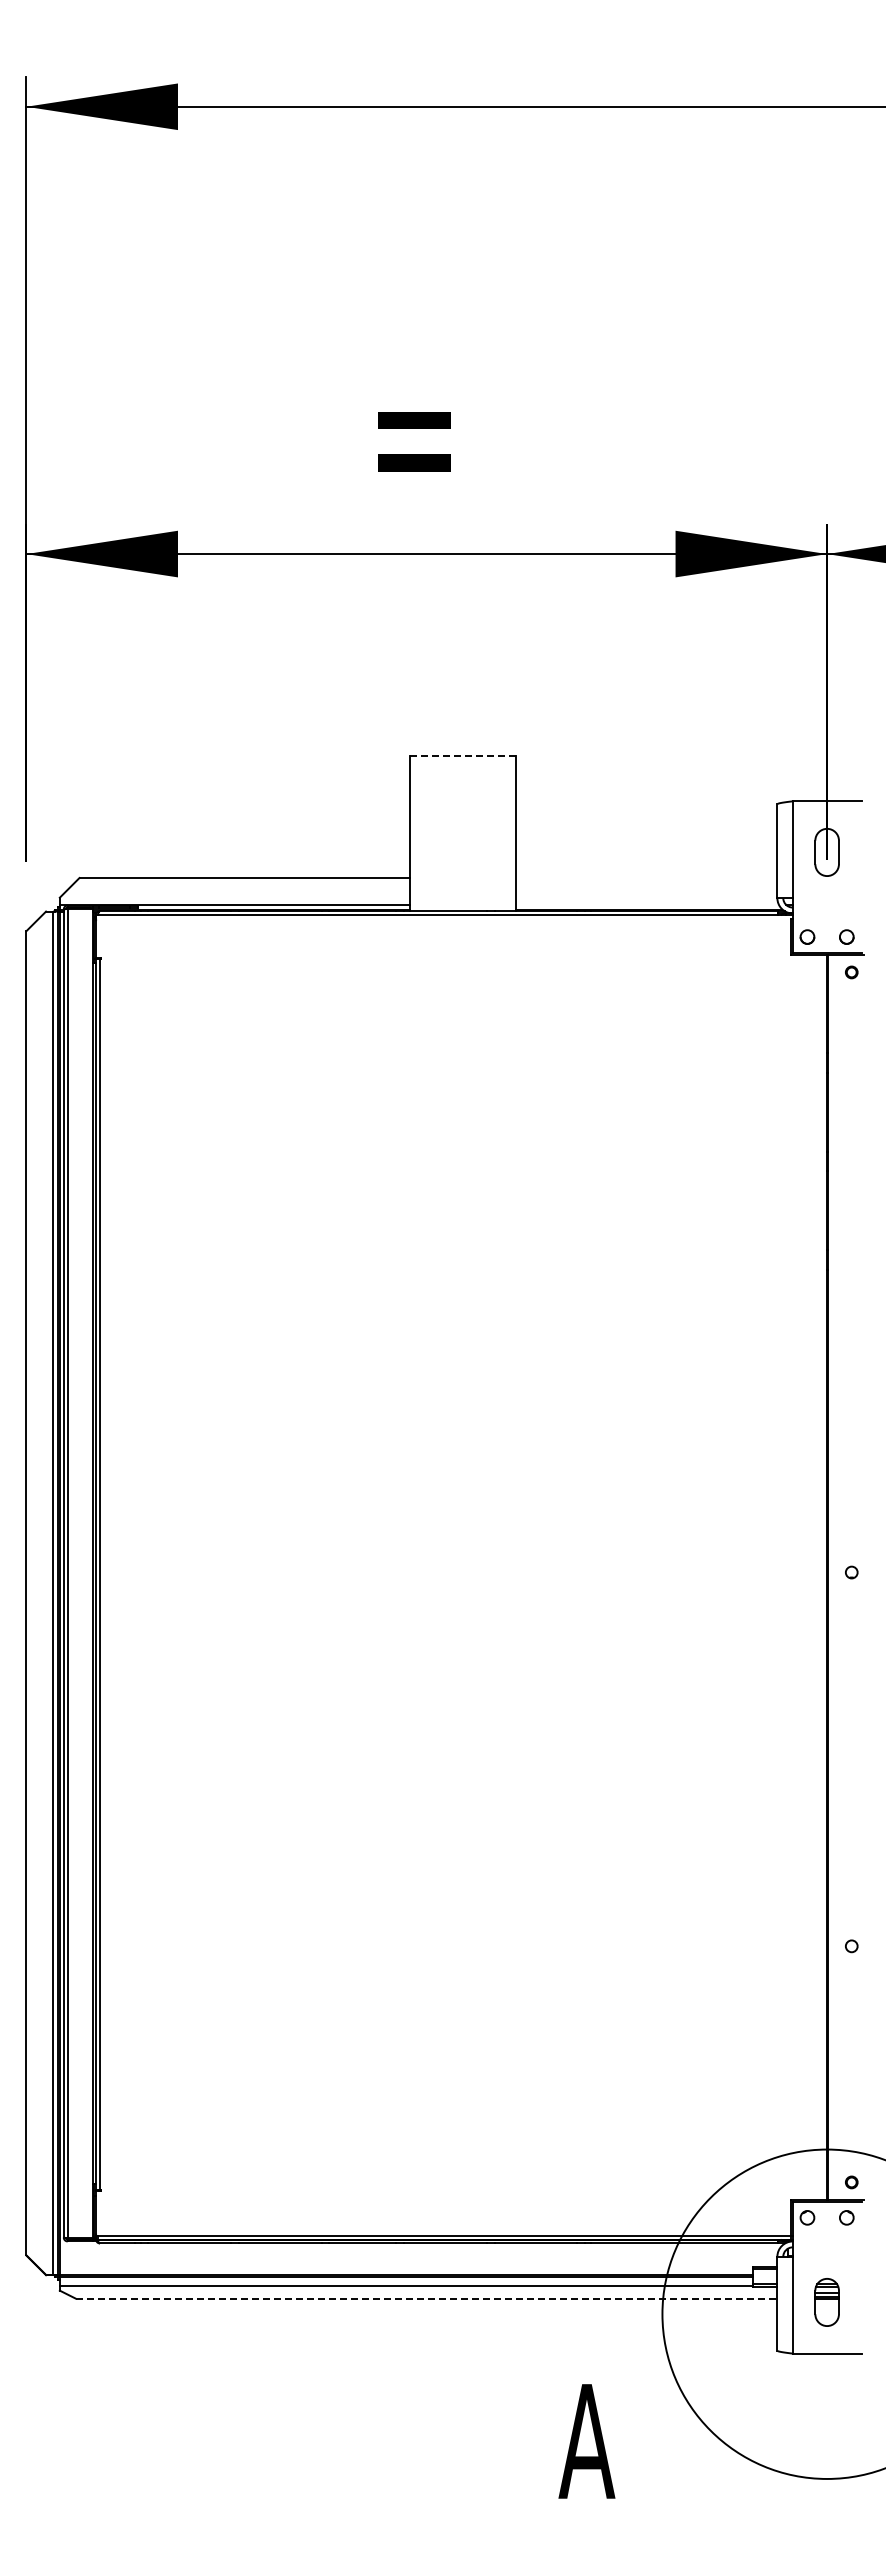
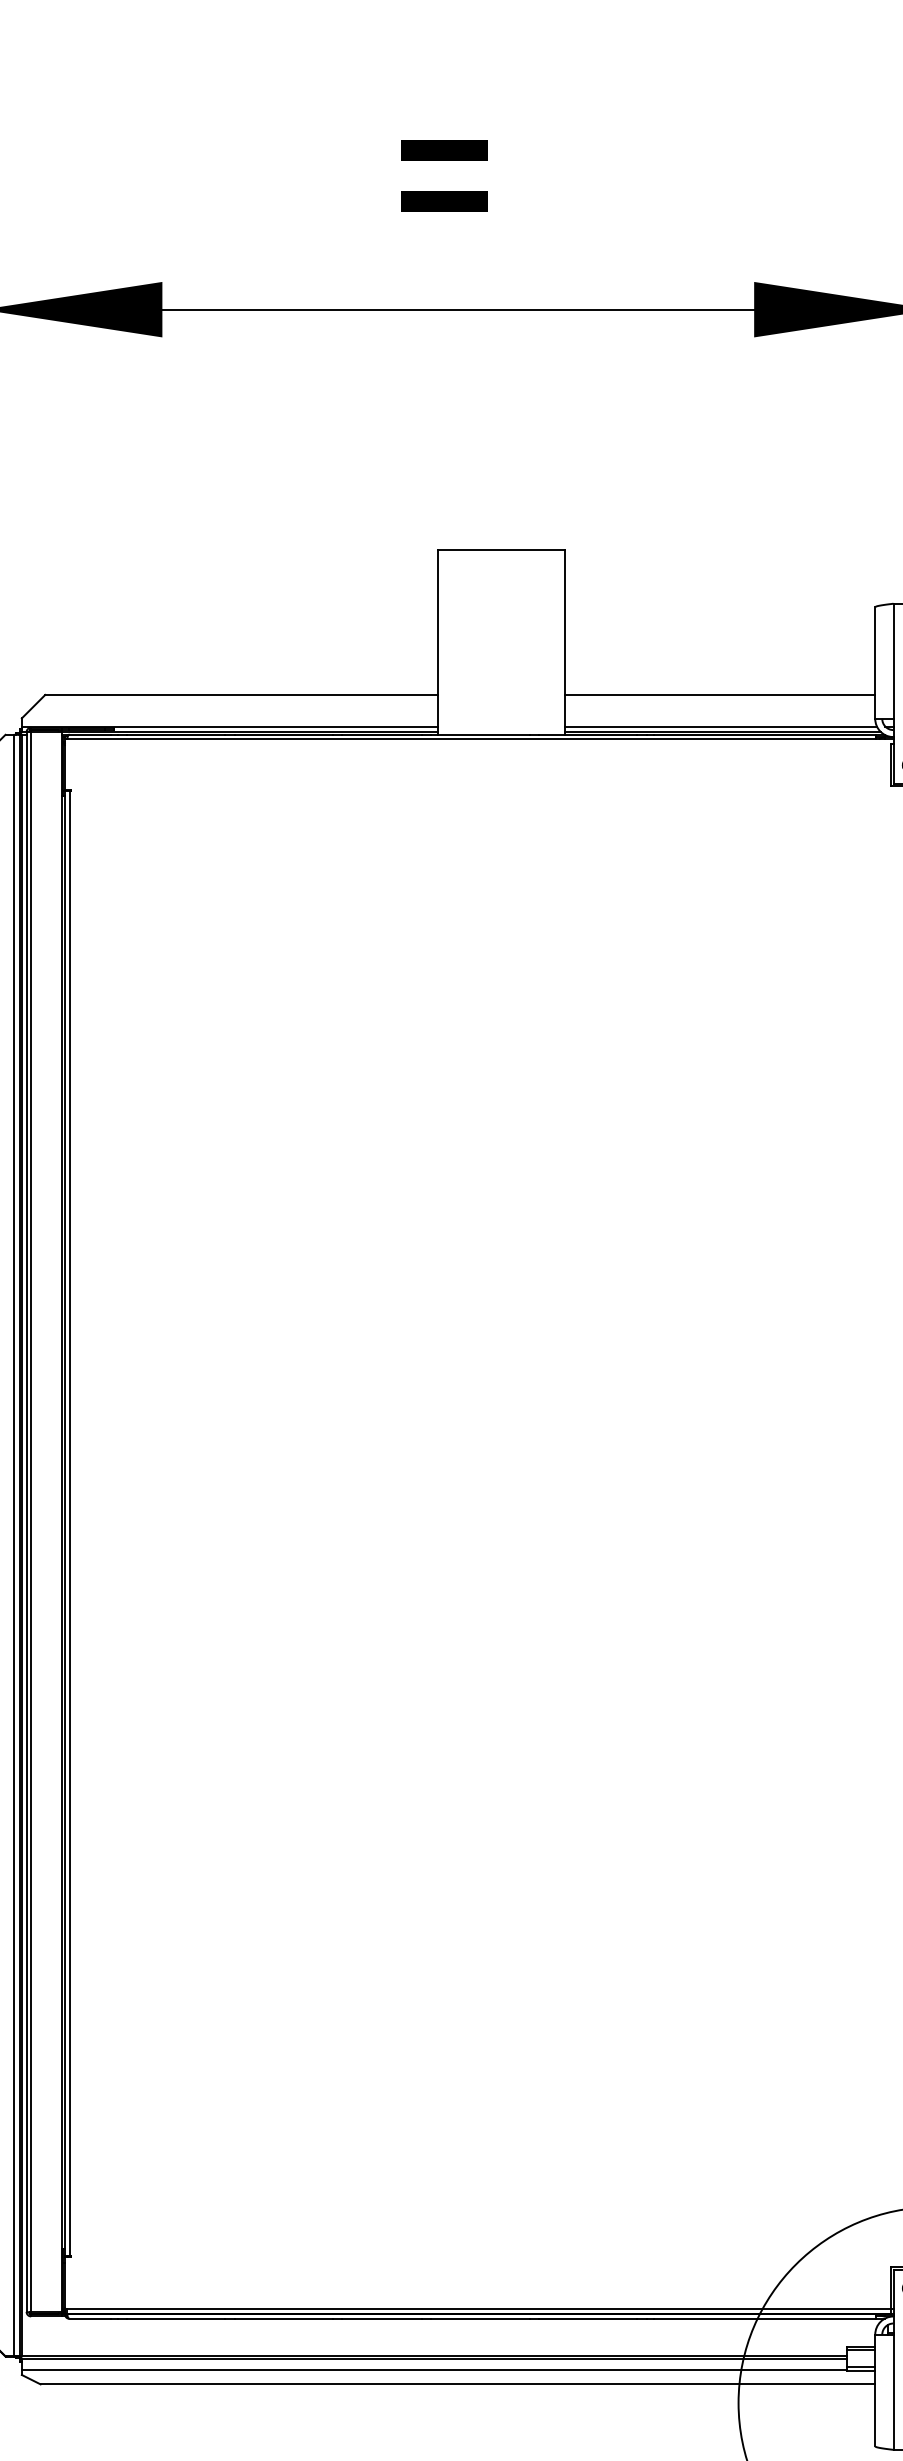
line: (462, 756) -> (500, 550), dashed -> solid
line: (646, 878) -> (719, 695), added
line: (647, 904) -> (720, 726), added
line: (426, 2298) -> (457, 2384), dashed -> solid

